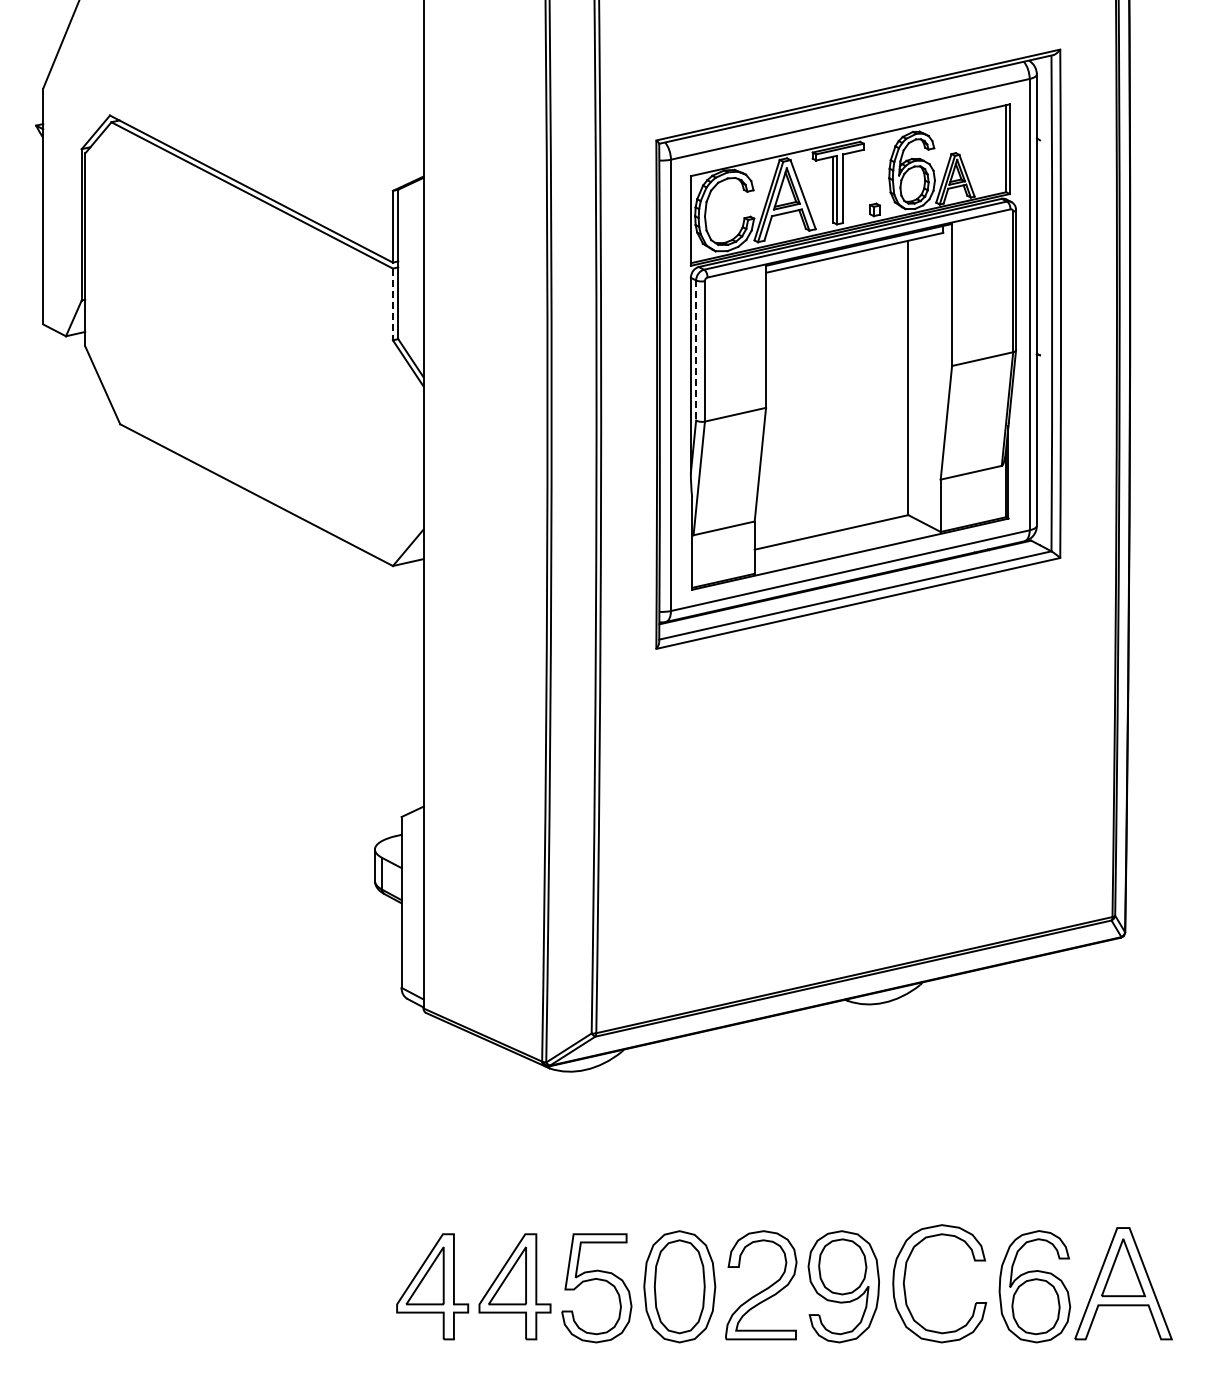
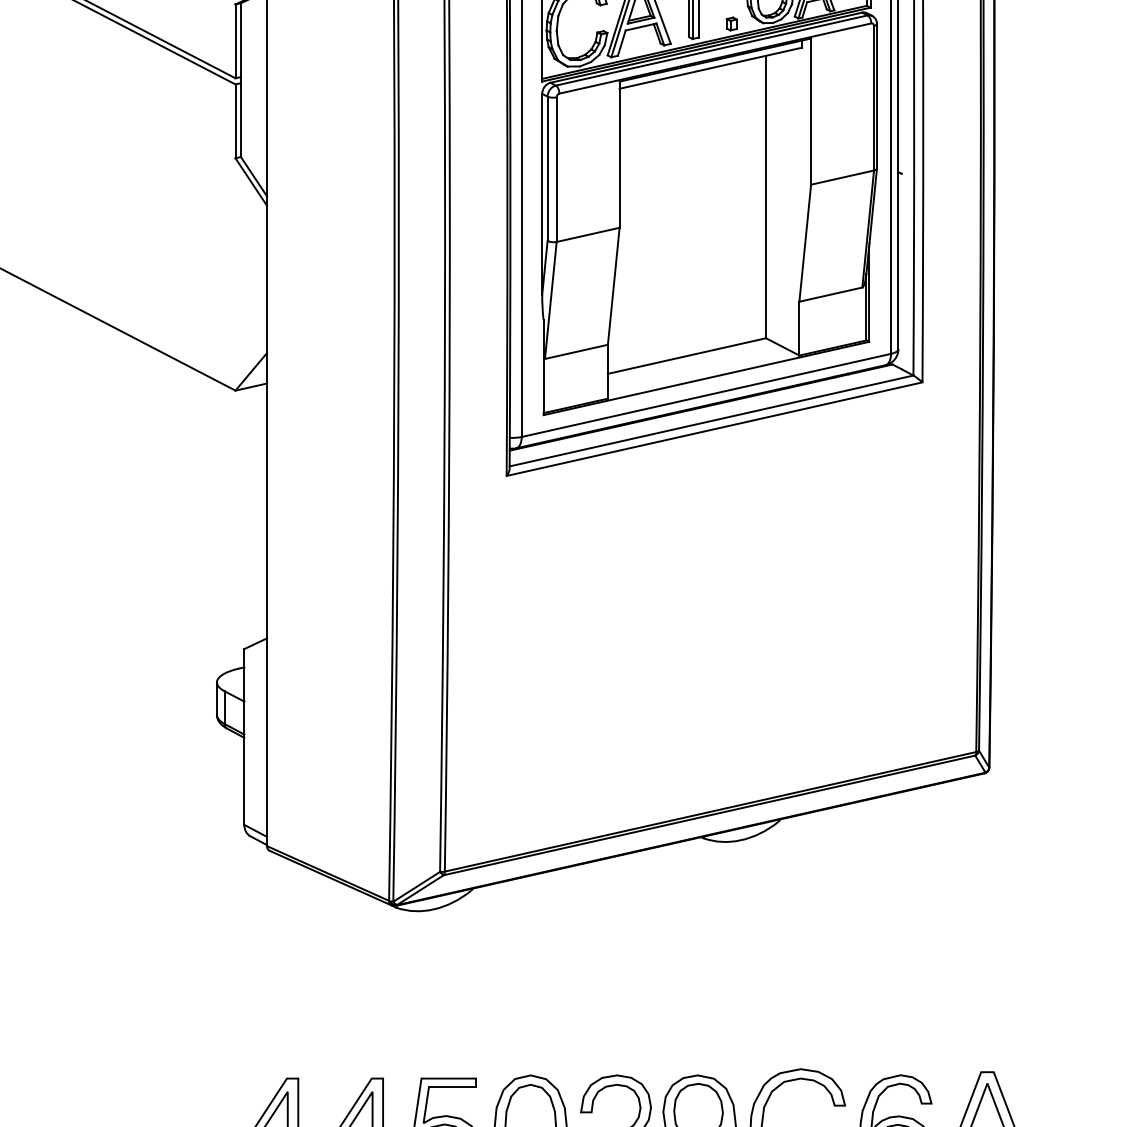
line: (392, 304) -> (235, 121), dashed -> solid
line: (696, 351) -> (547, 169), dashed -> solid

